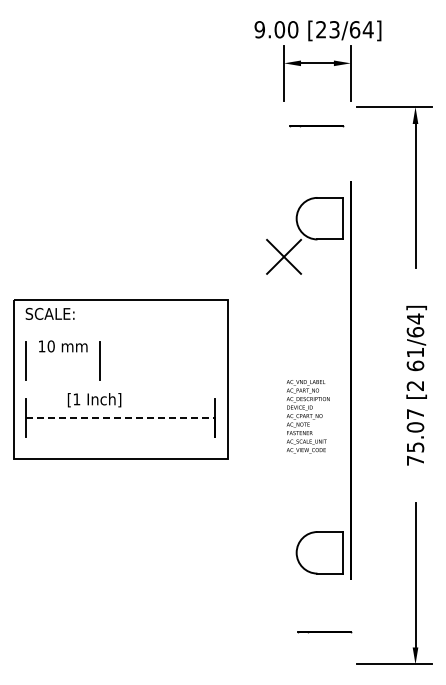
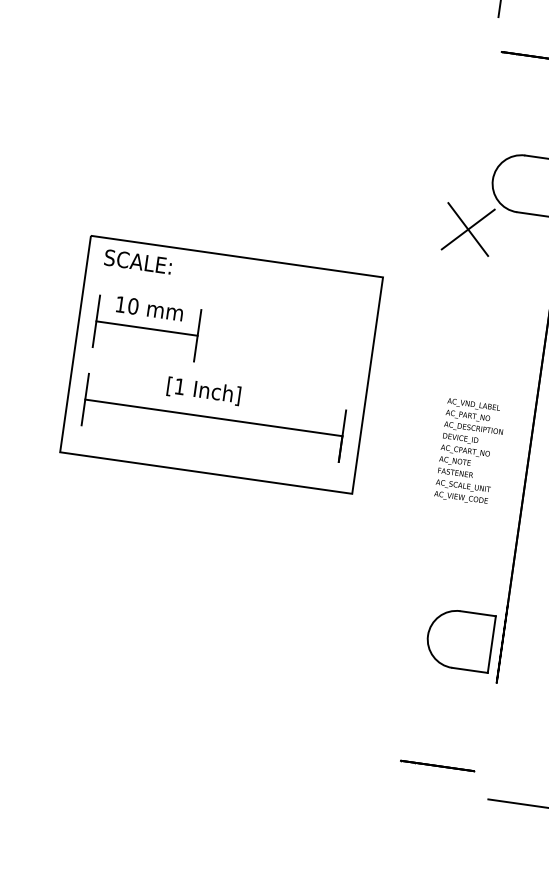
line: (63, 360) -> (147, 327), added
text: (94, 400) -> (203, 391), moved
line: (120, 418) -> (213, 418), dashed -> solid
line: (324, 632) -> (436, 767), moved

